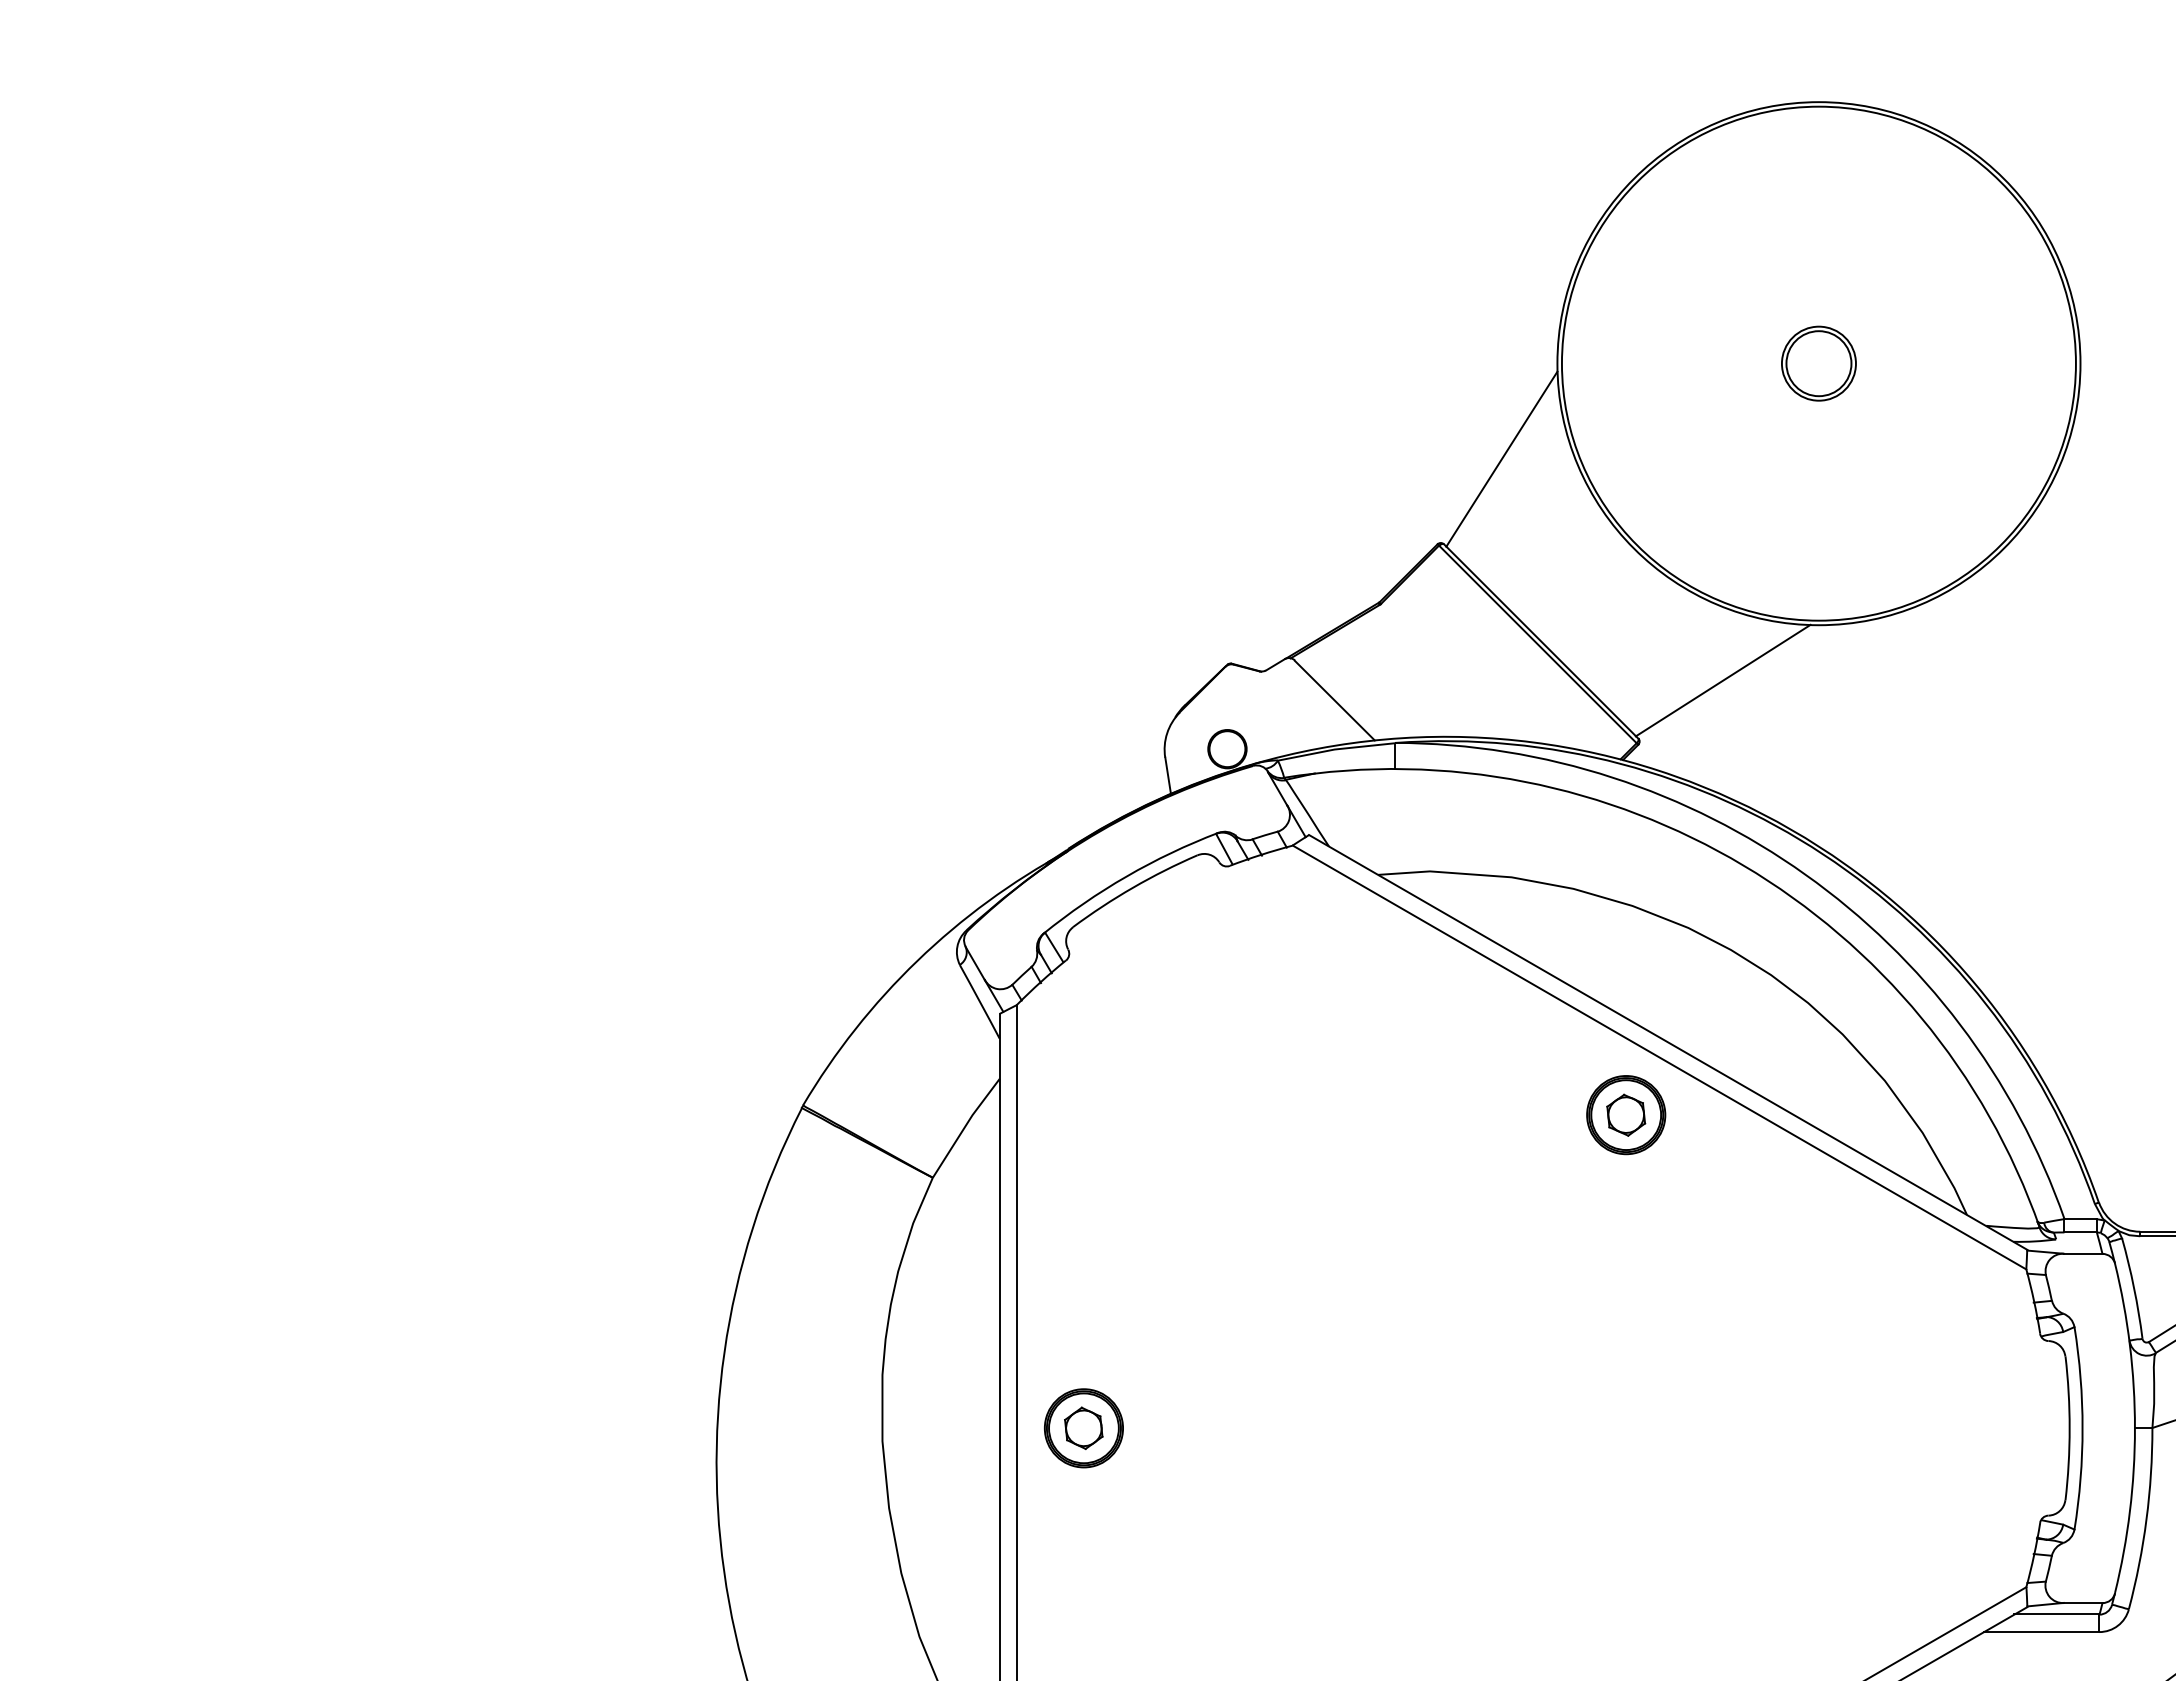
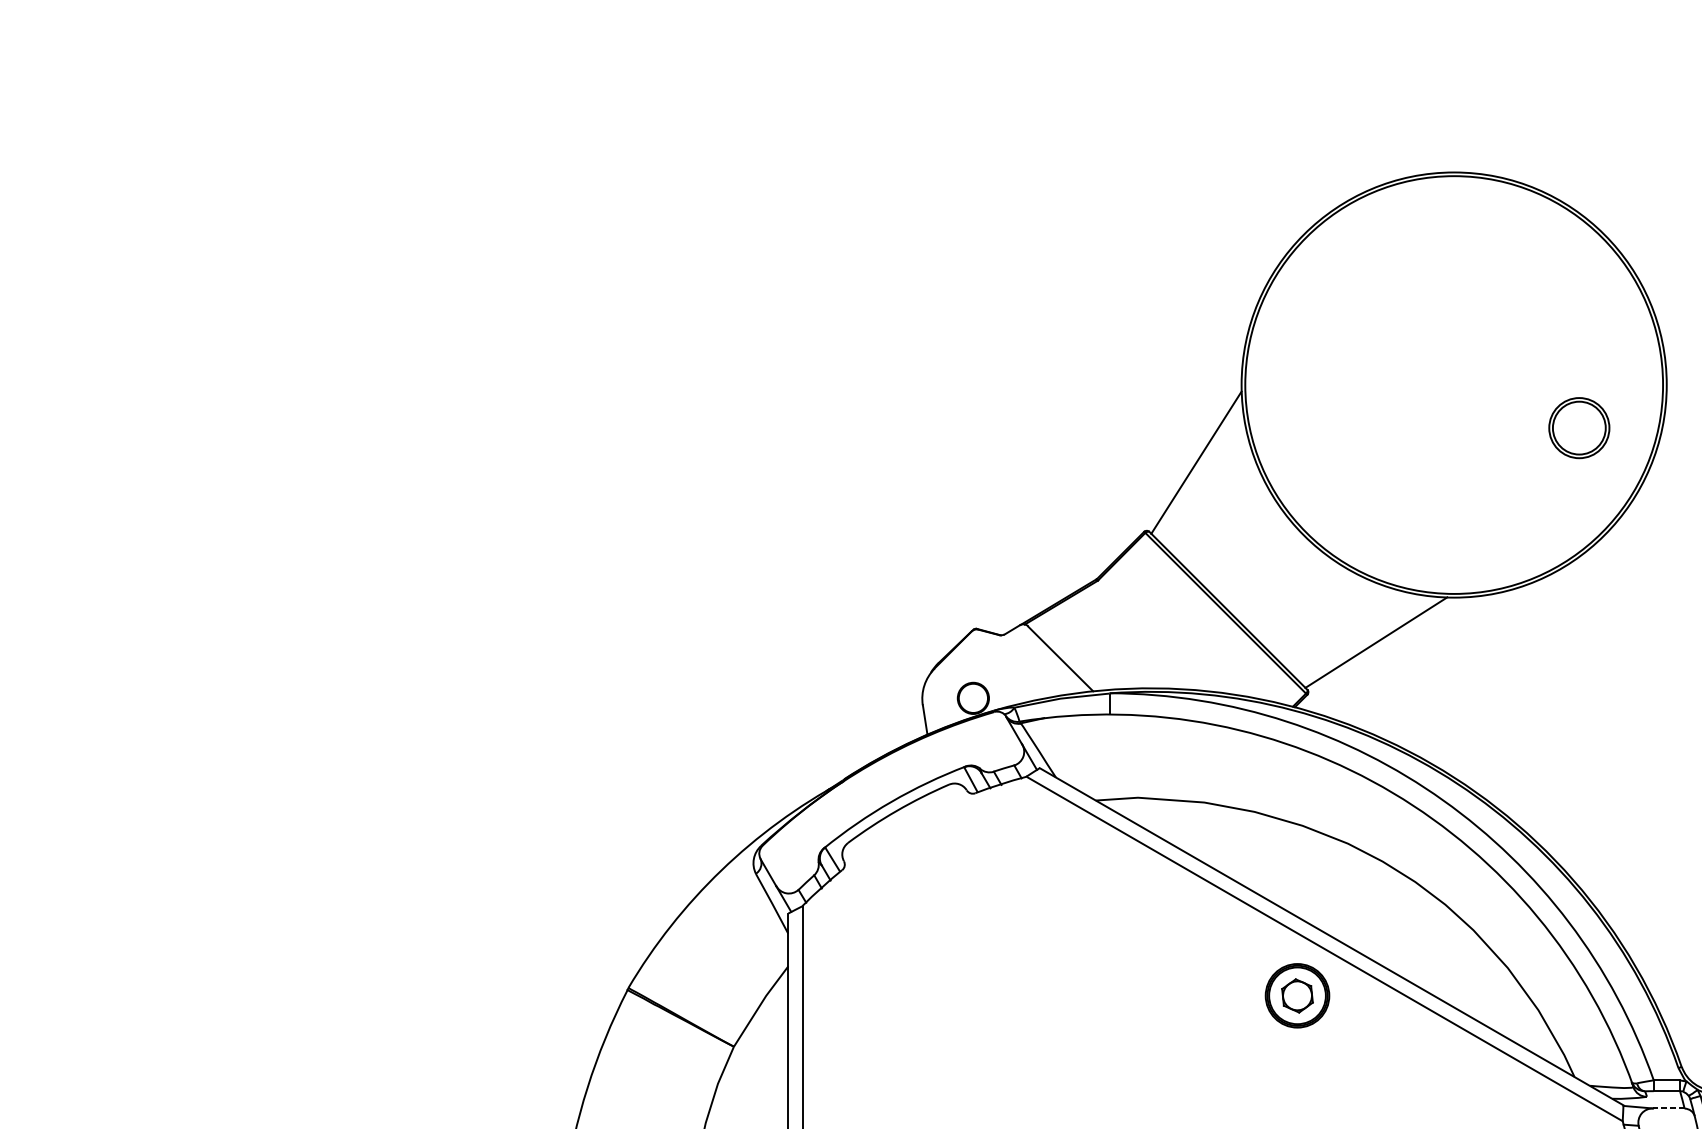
part: (1818, 363) -> (1578, 427), moved
line: (2082, 1253) -> (1668, 1108), solid -> dashed

